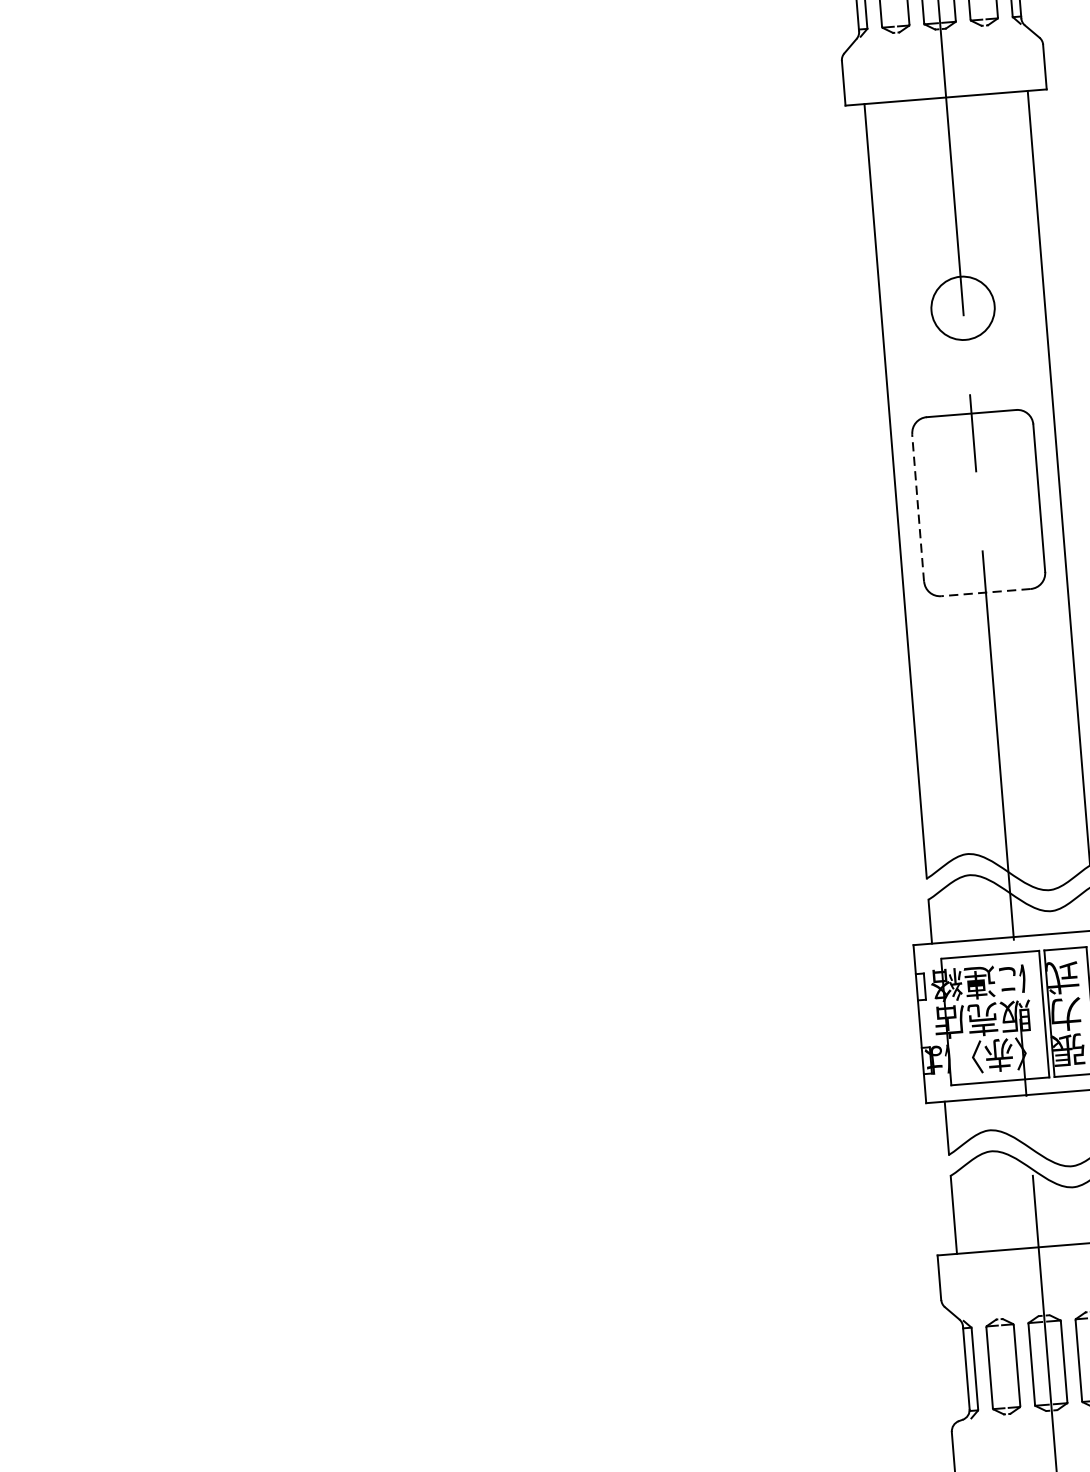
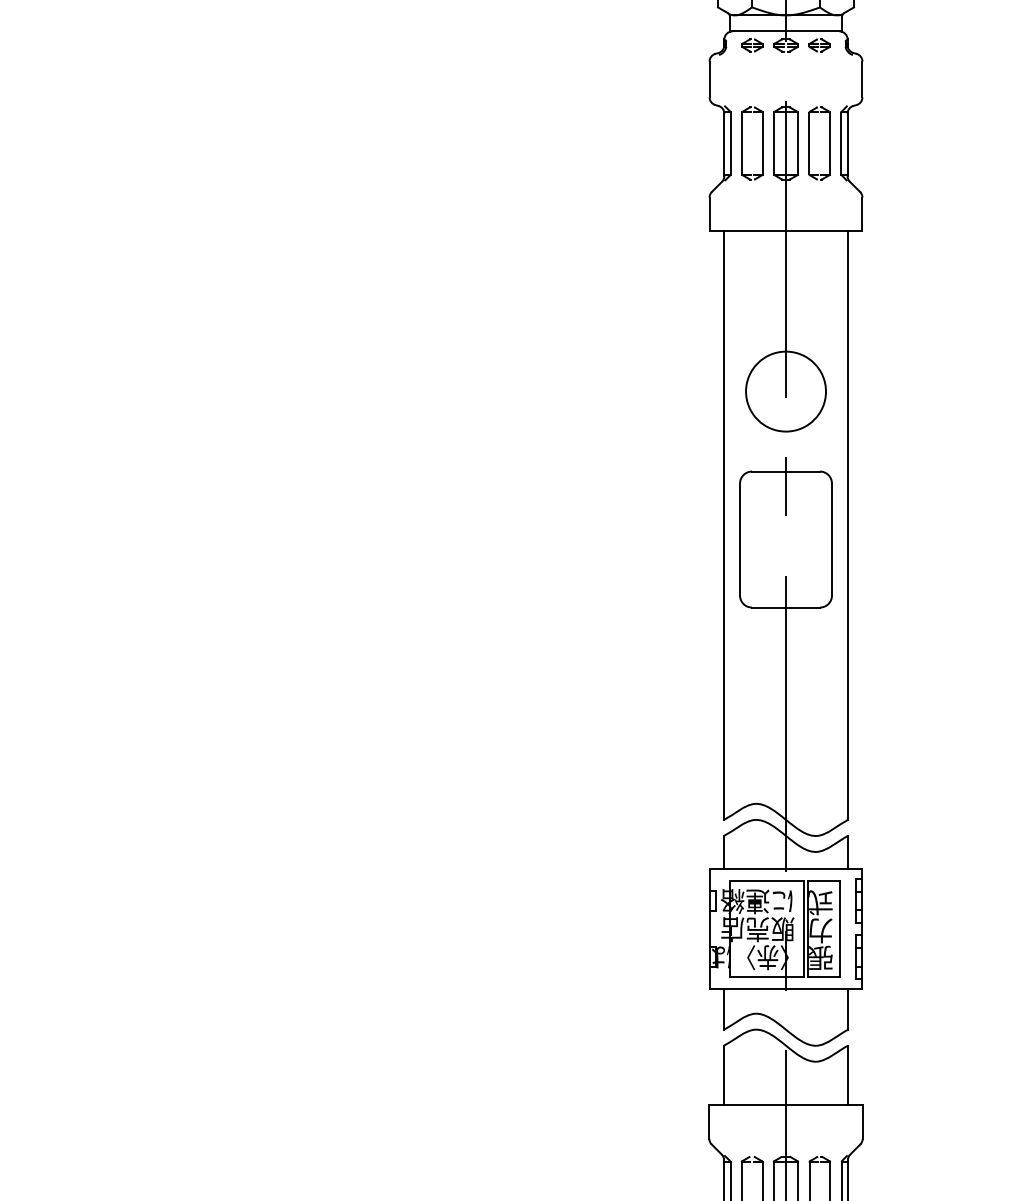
circle: (963, 308) -> (786, 391), size x1.67
line: (917, 507) -> (739, 539), dashed -> solid
line: (986, 592) -> (786, 607), dashed -> solid

